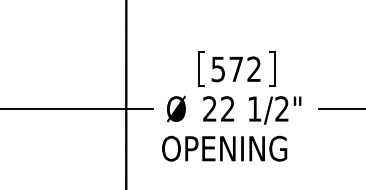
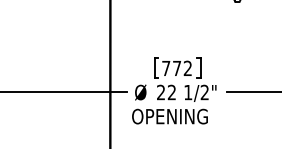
text: (218, 69) -> (166, 68), 572 -> 772

